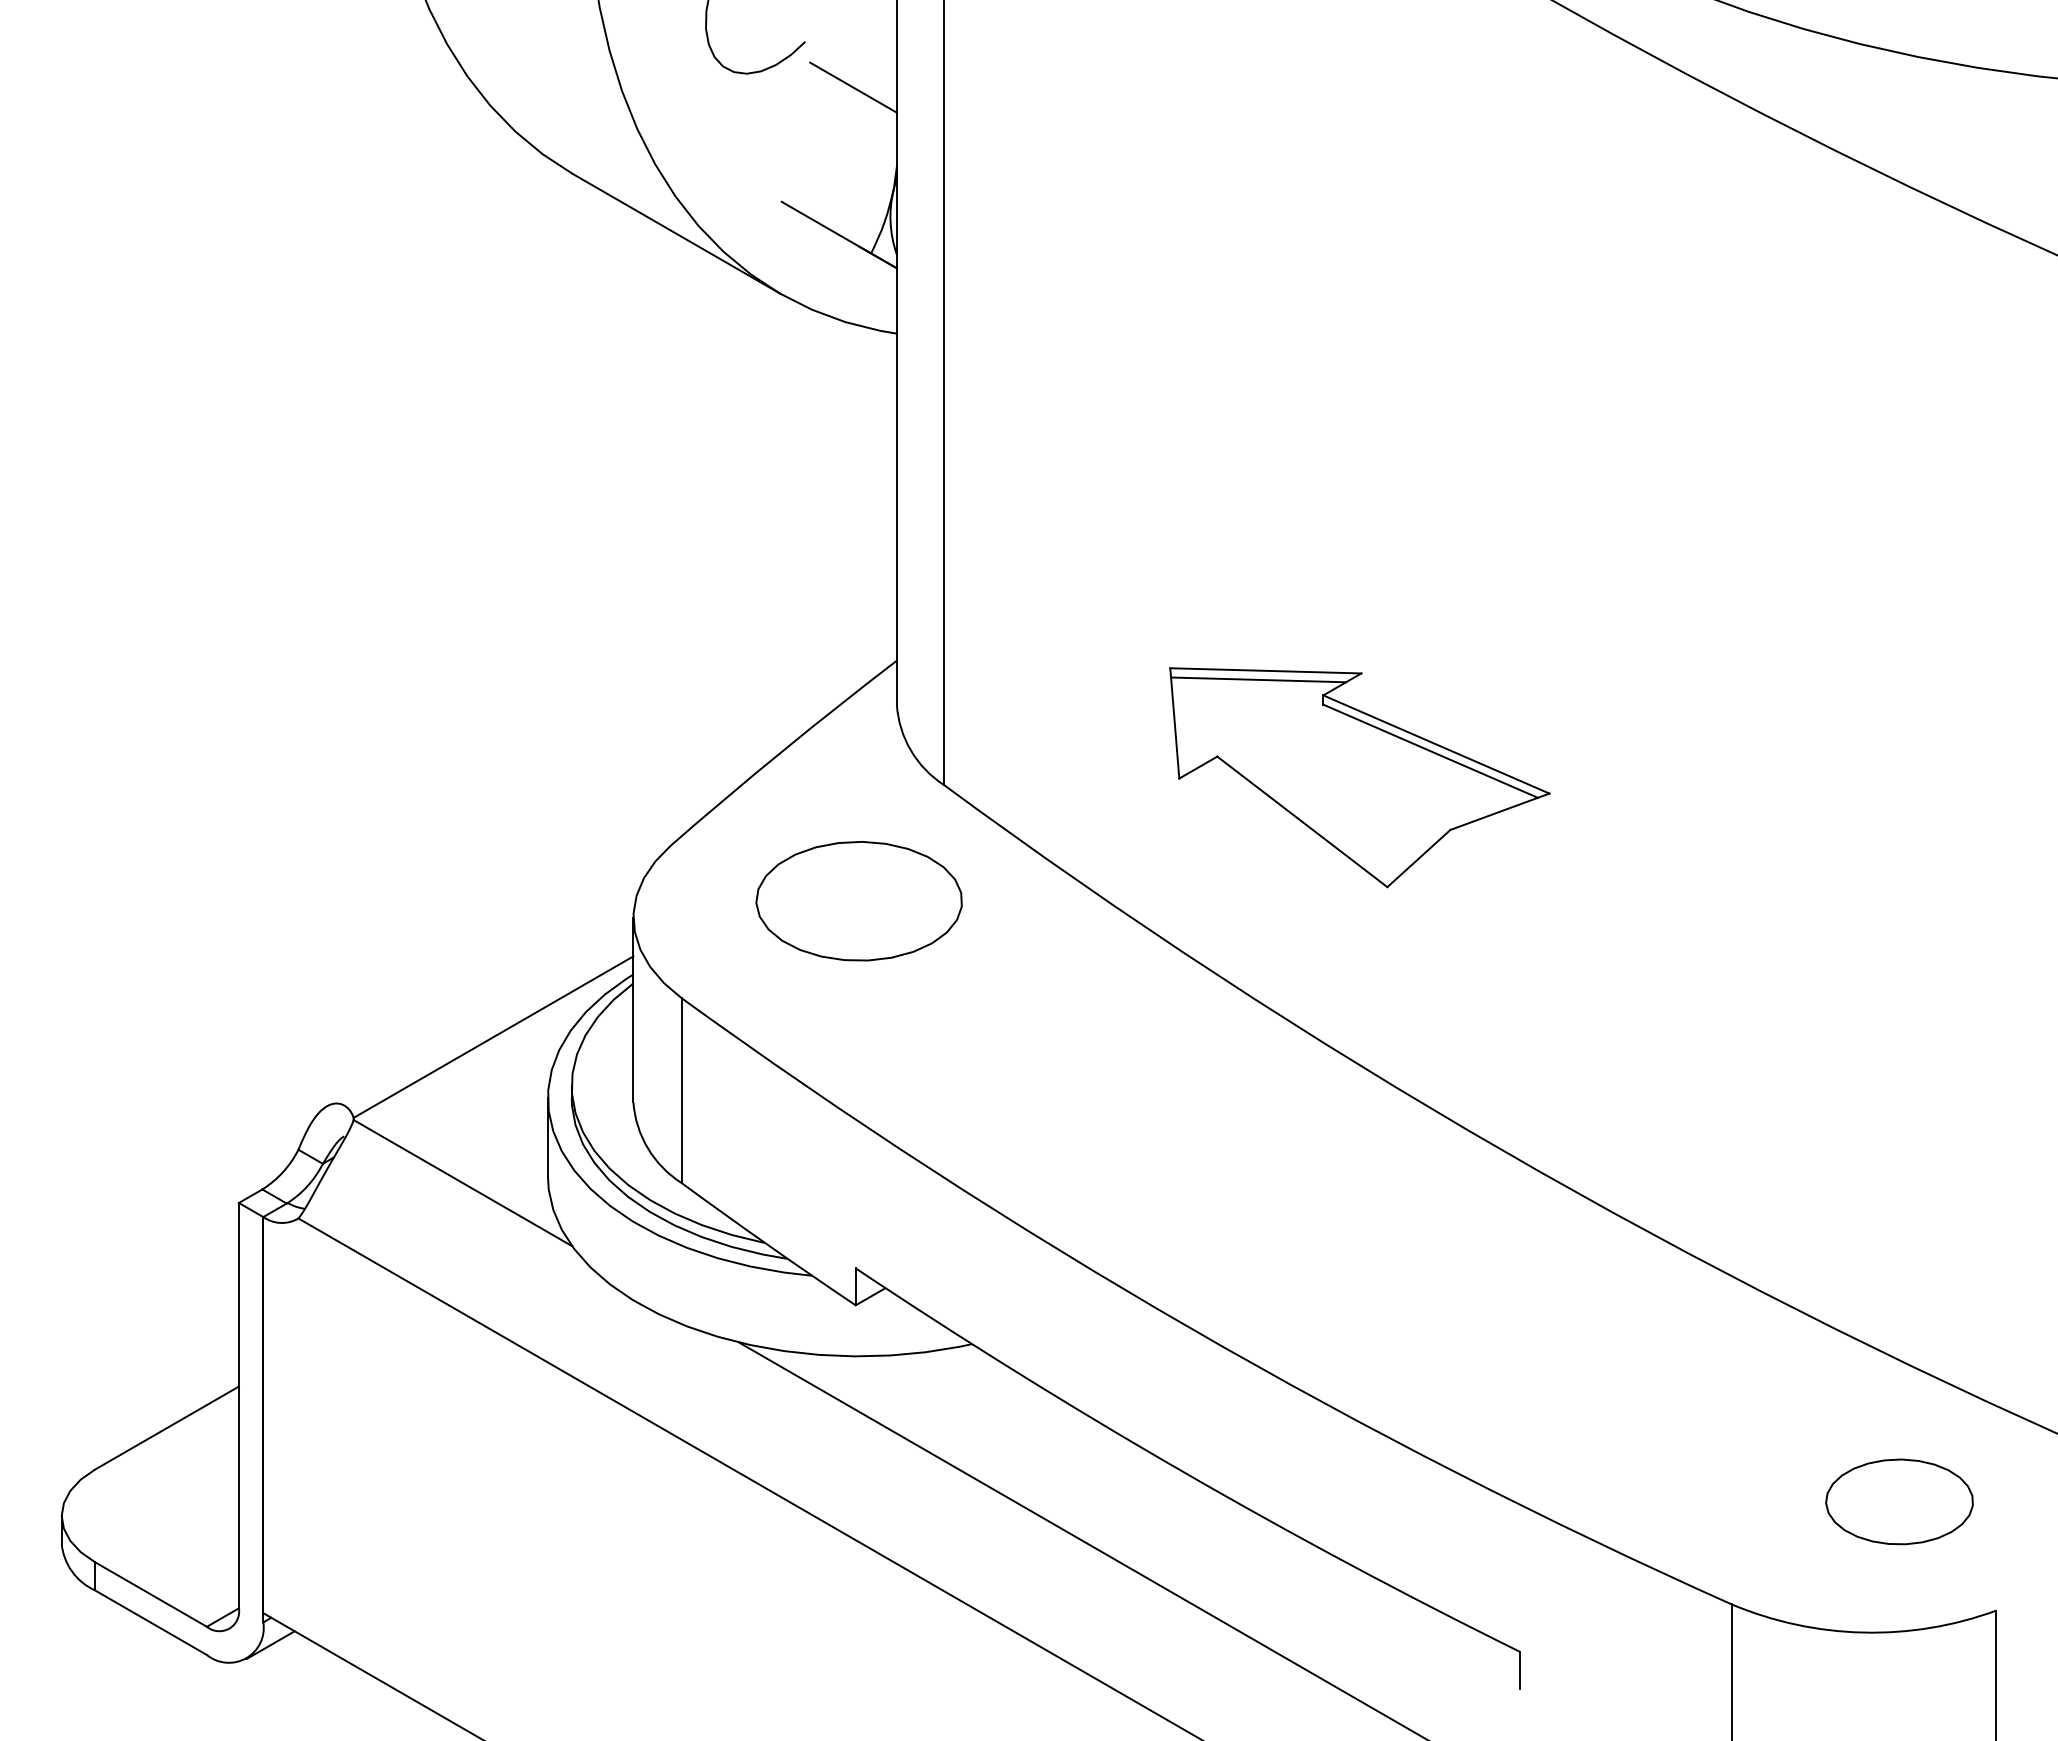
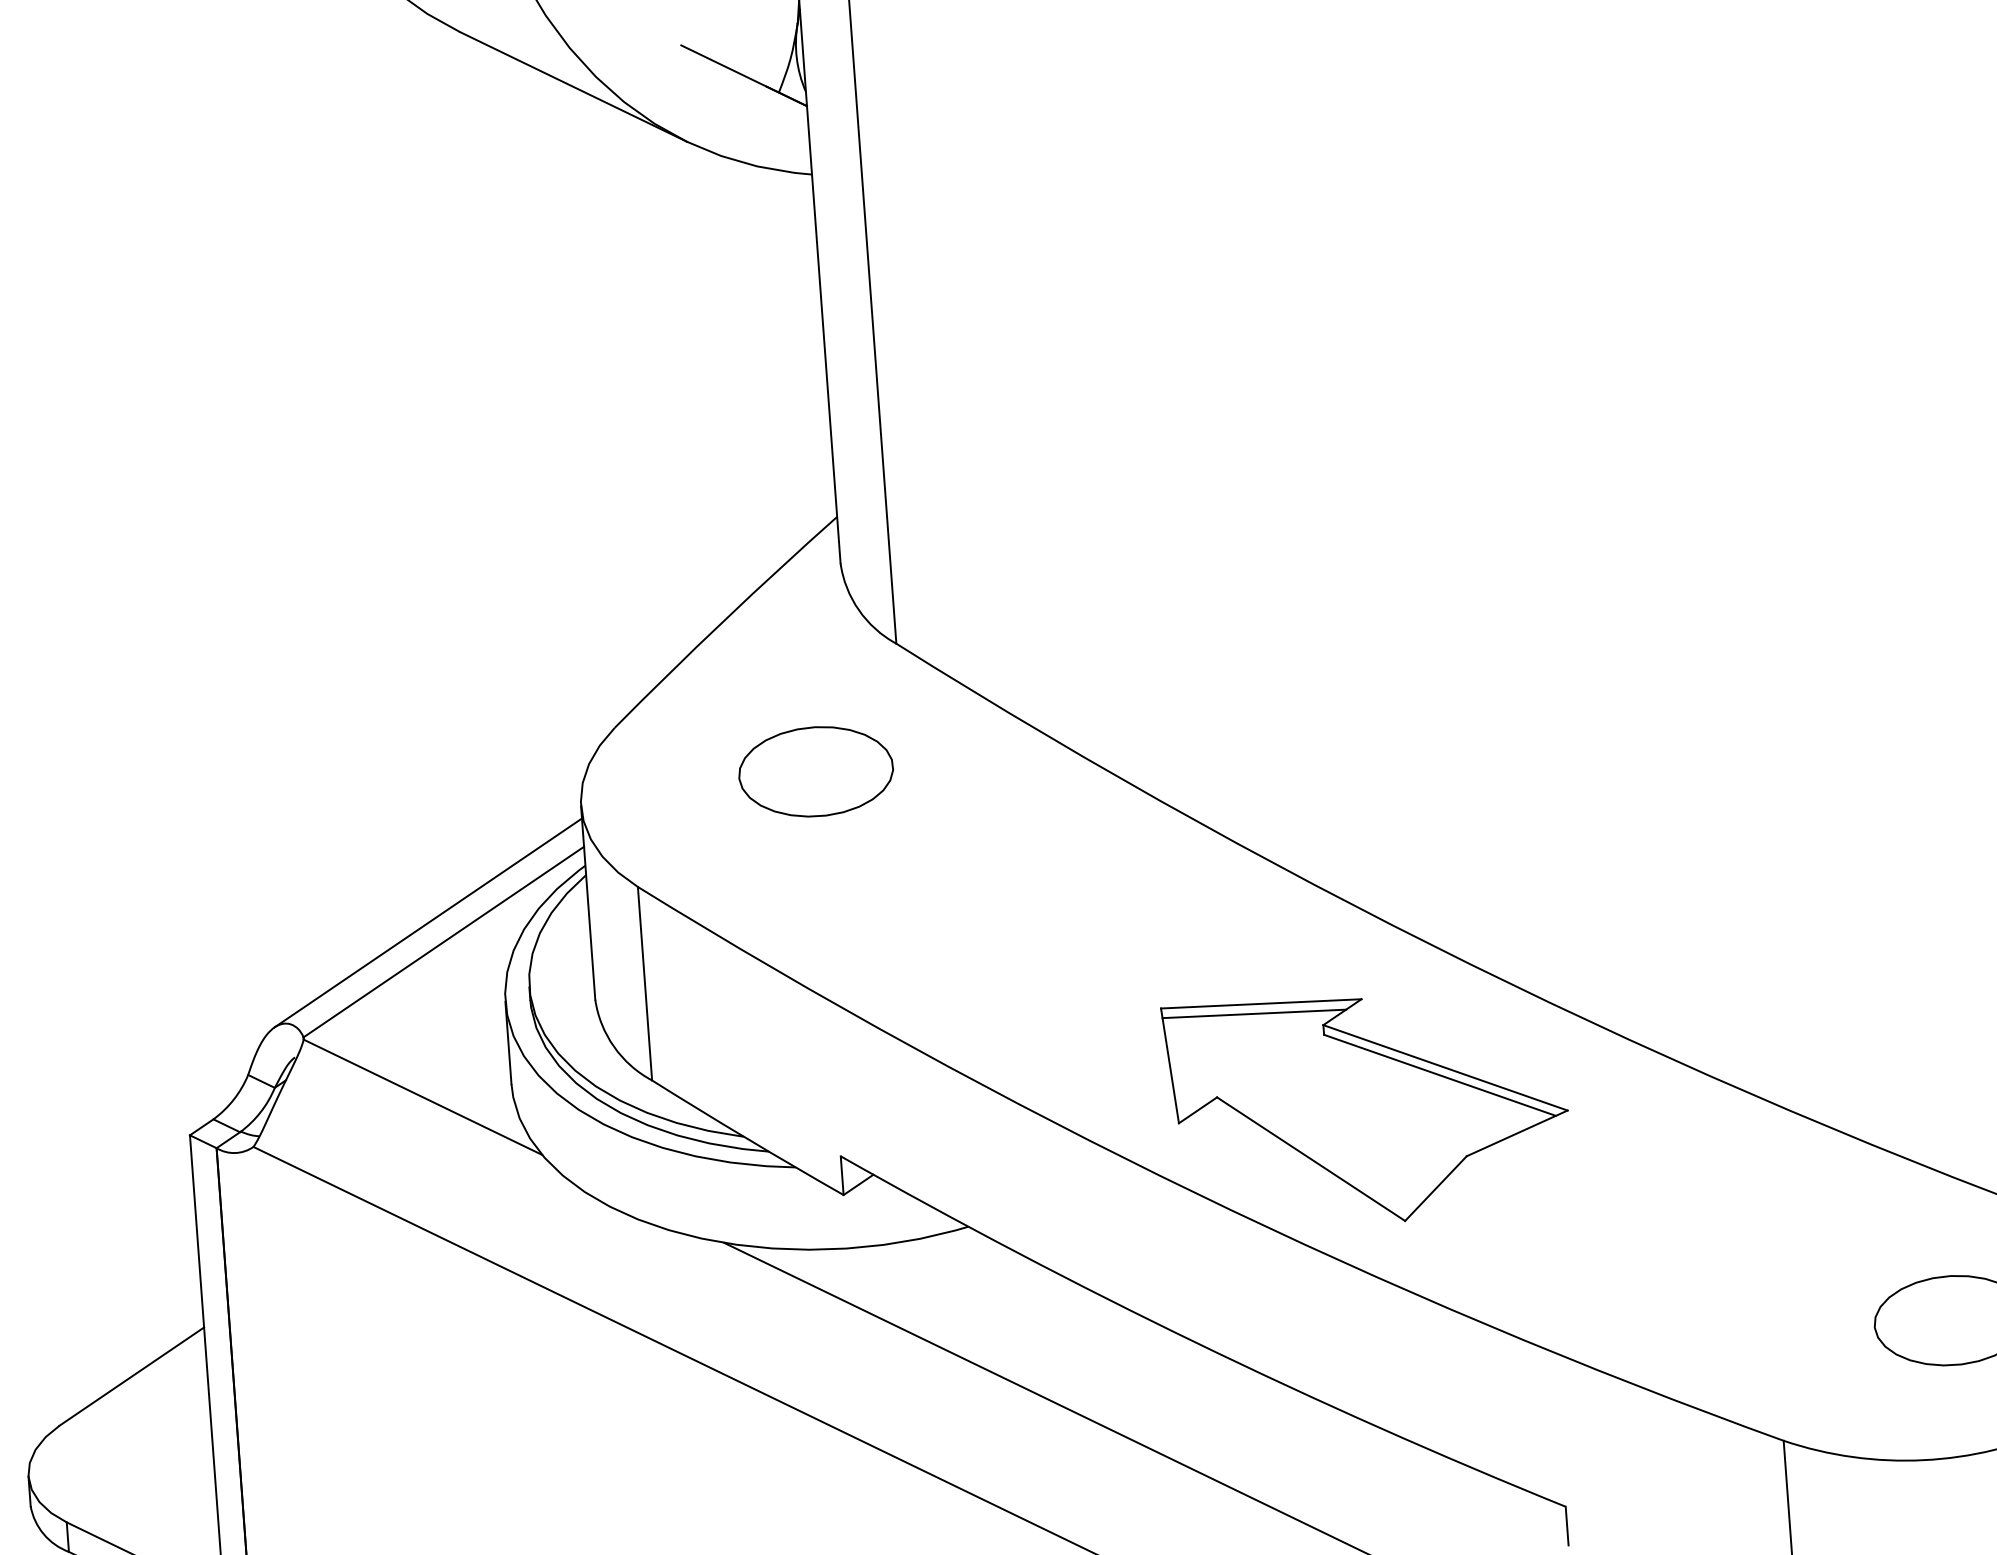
part: (1359, 777) -> (1367, 1108), moved
part: (858, 901) -> (815, 772), size x0.71
line: (479, 1017) -> (427, 922), added

